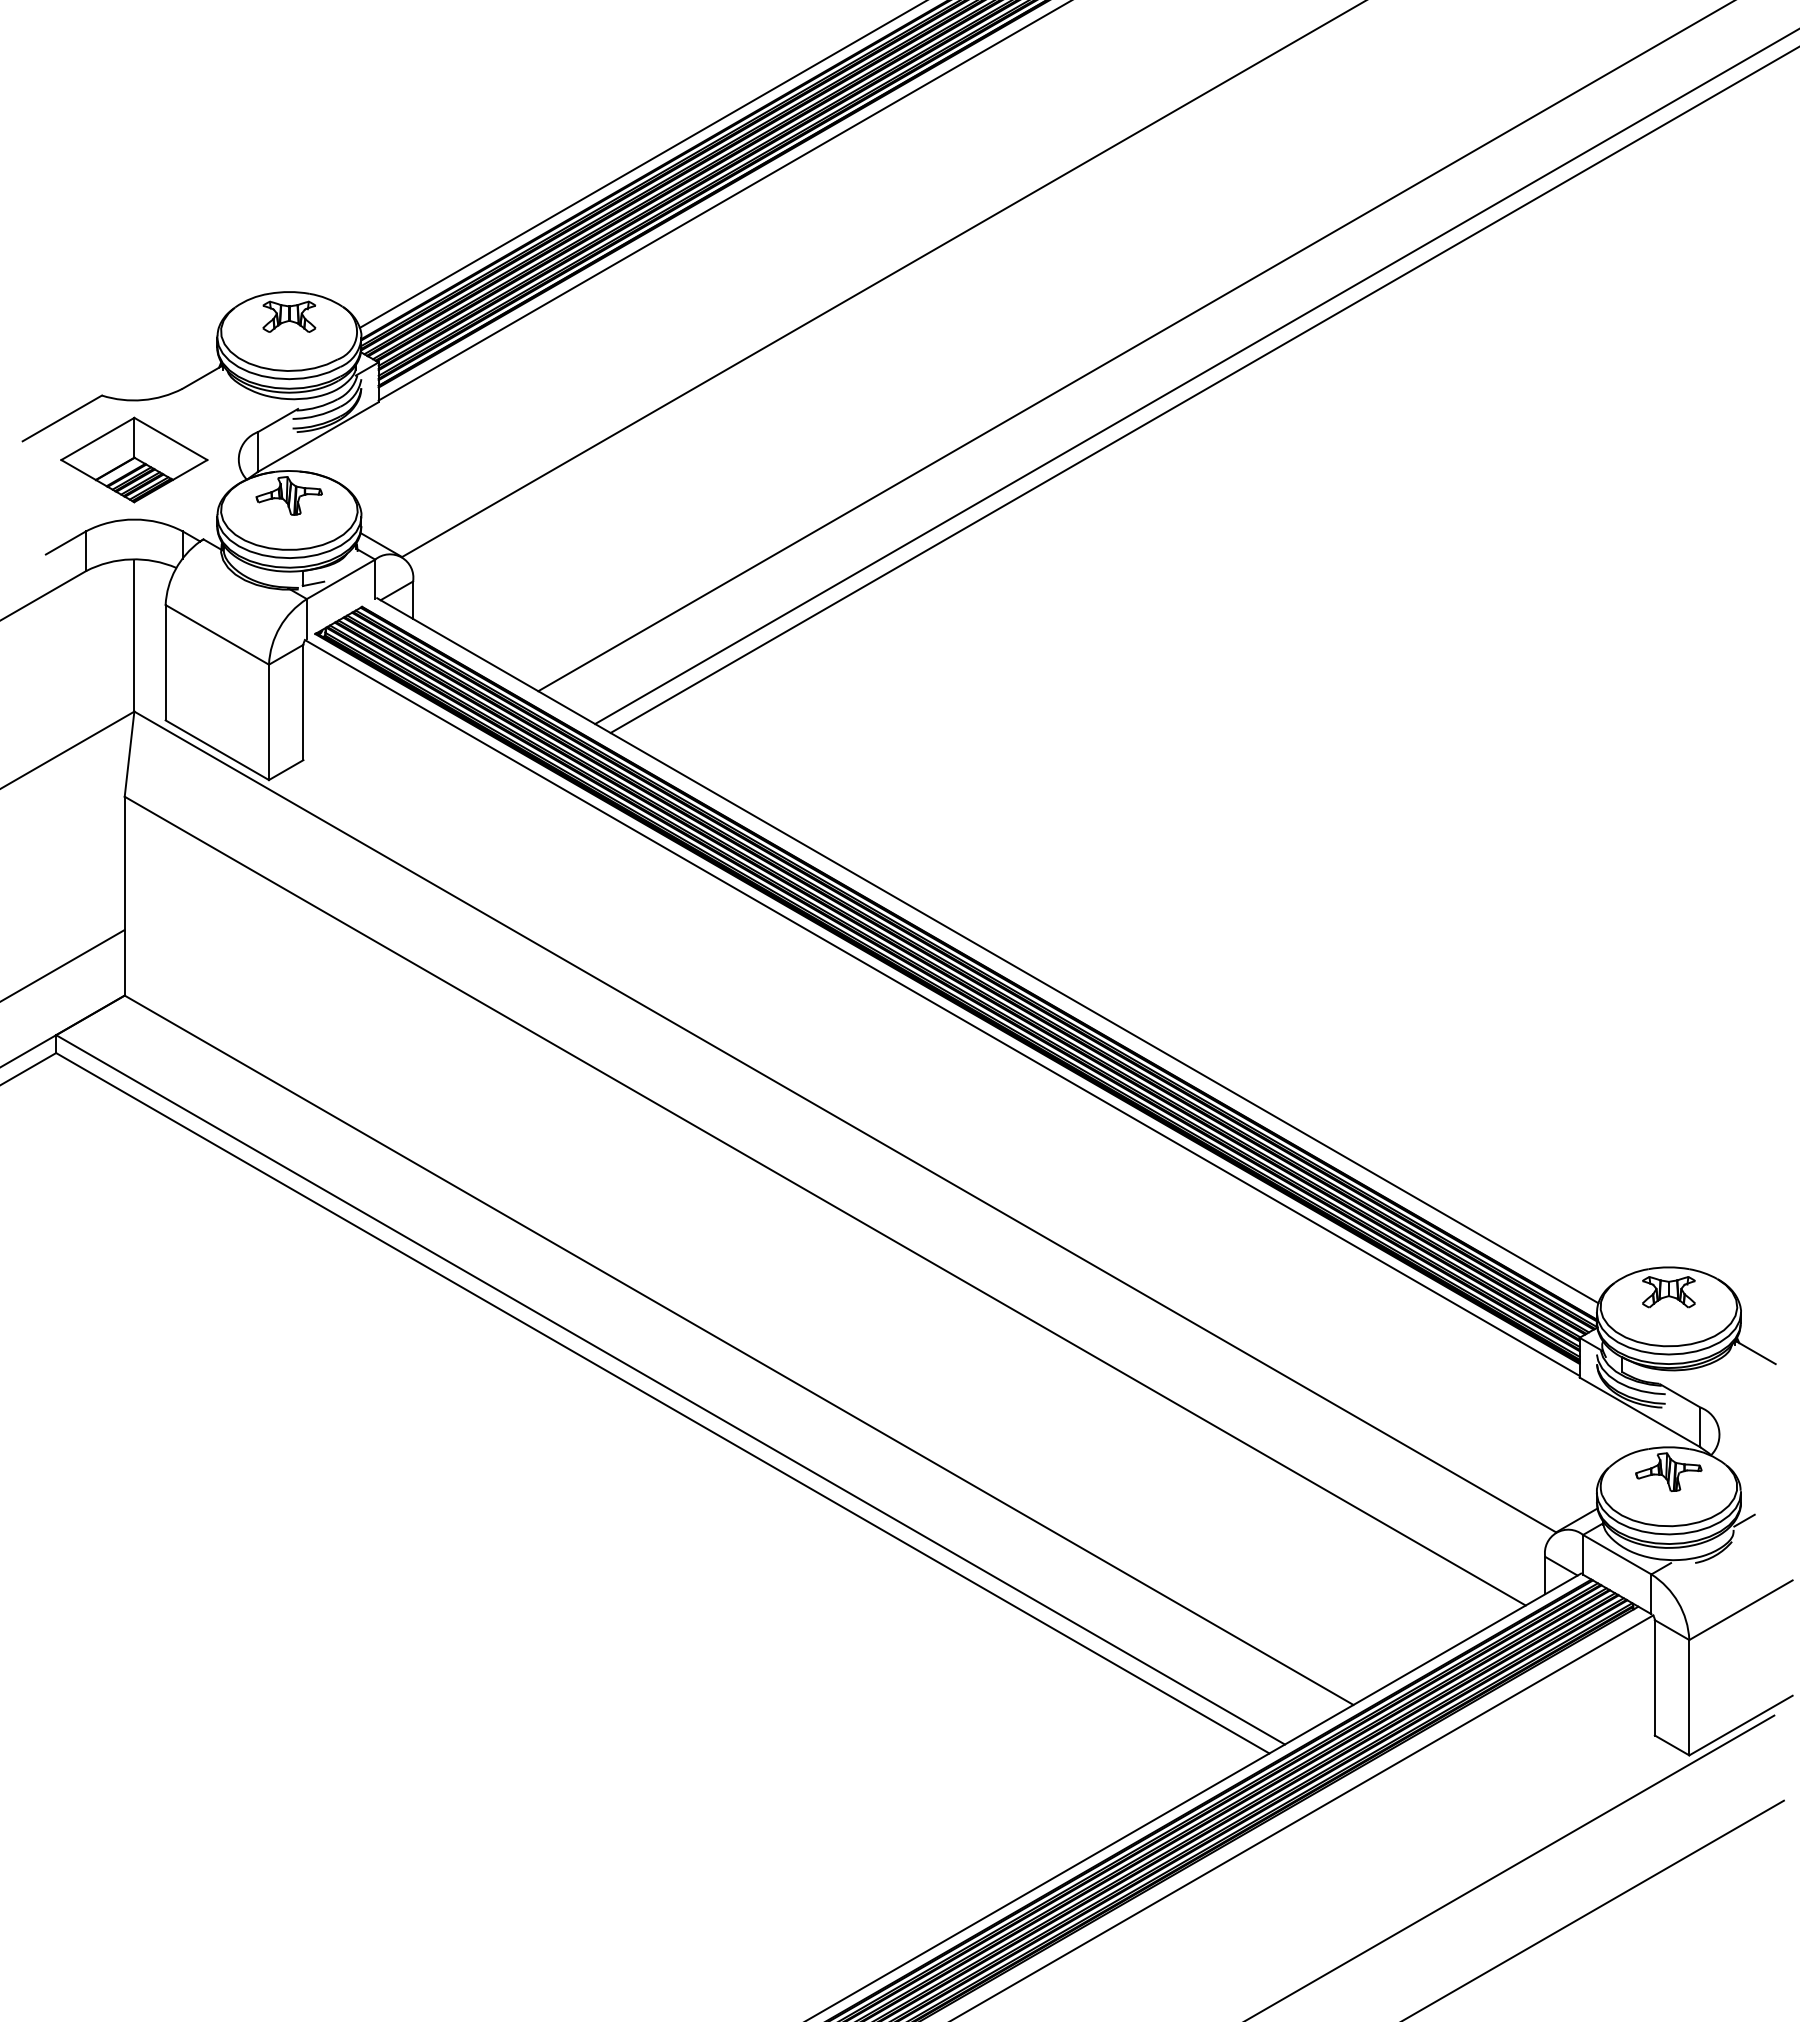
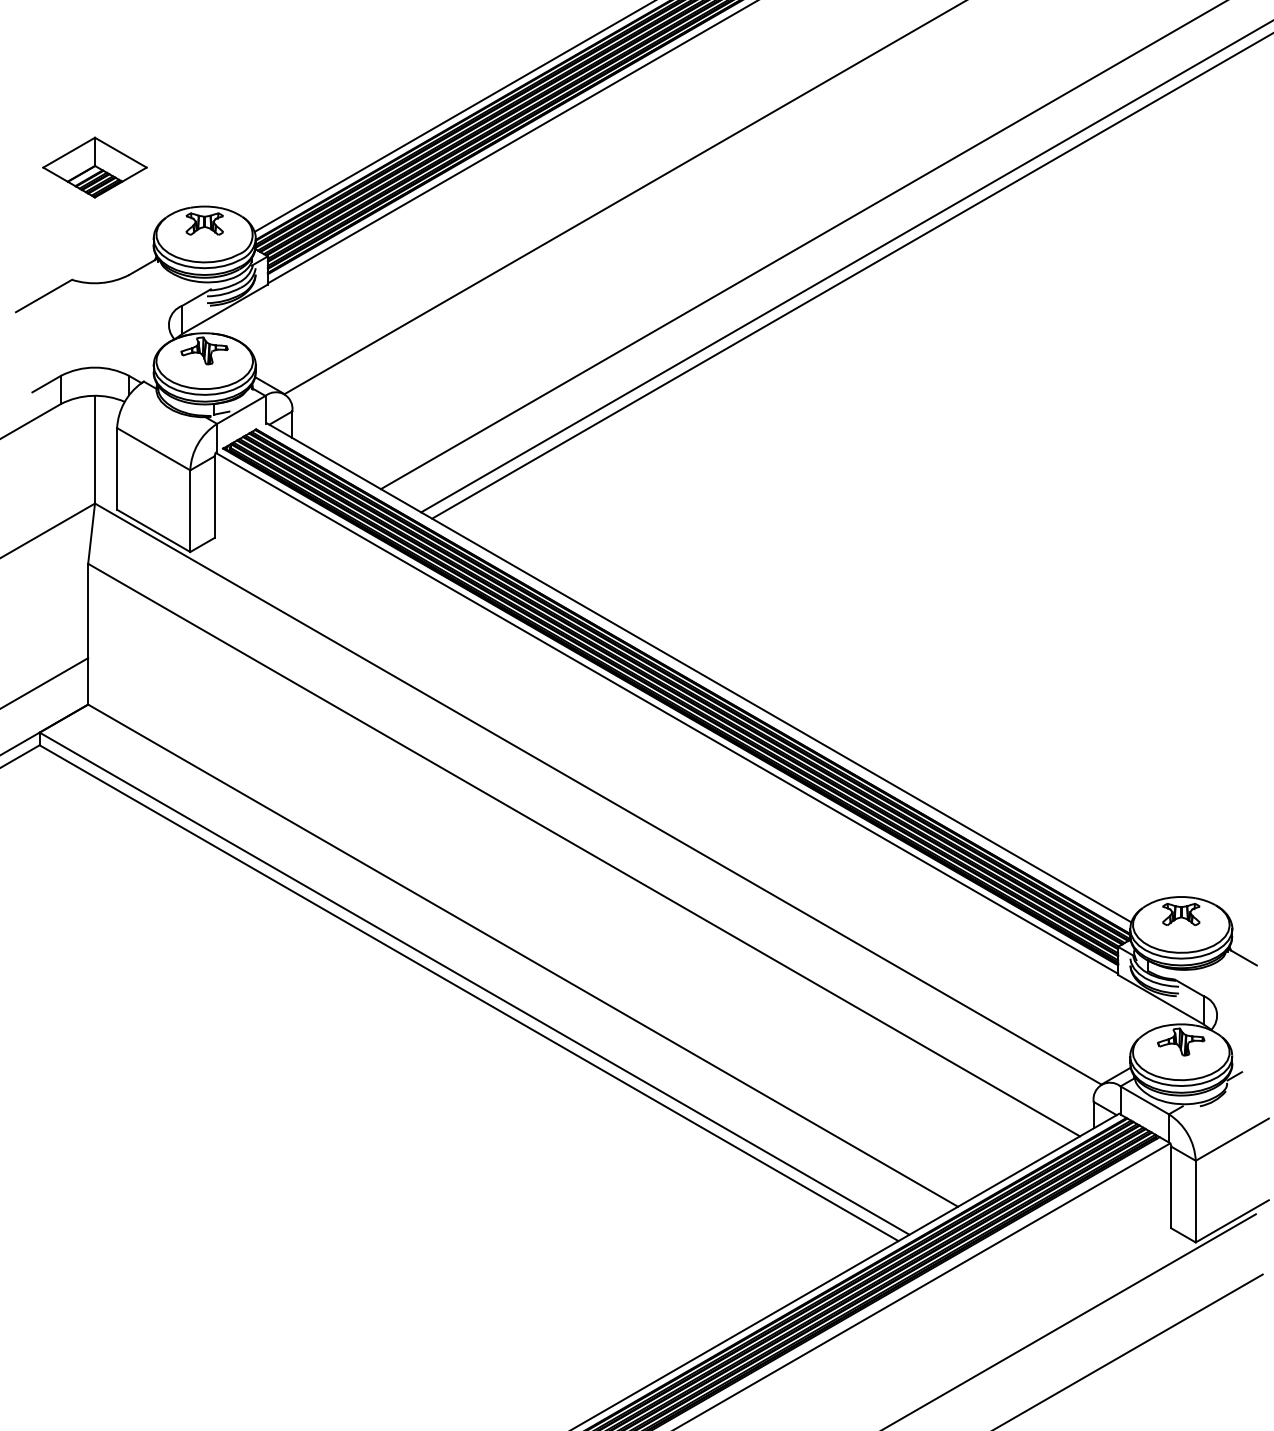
part: (134, 459) -> (95, 167), moved

